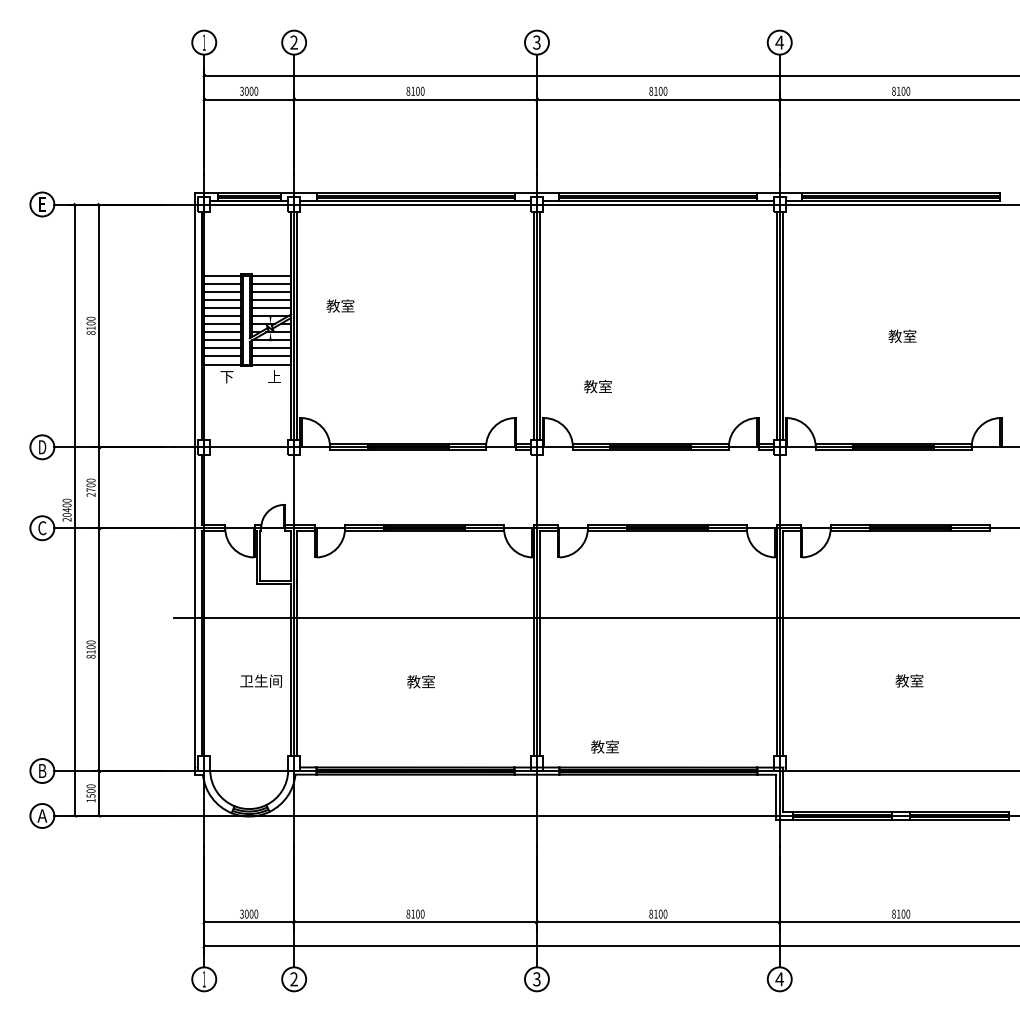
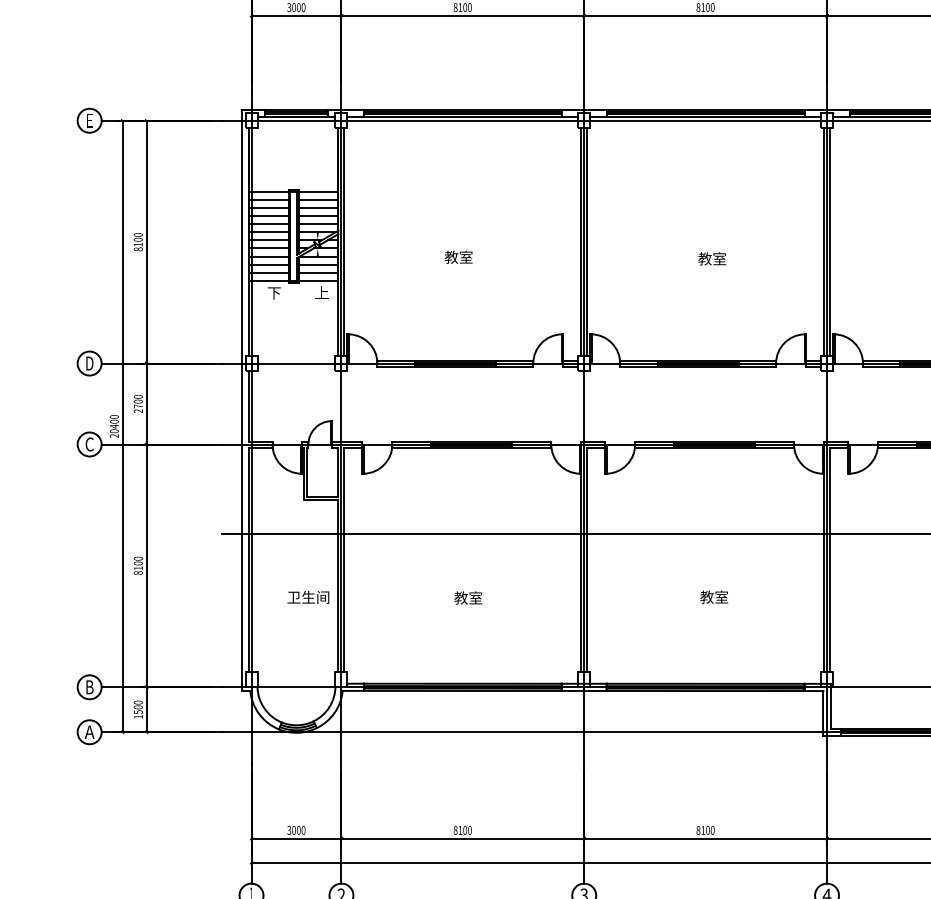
text: (340, 305) -> (458, 256), moved
text: (597, 386) -> (711, 258), moved
text: (604, 746) -> (713, 596), moved

